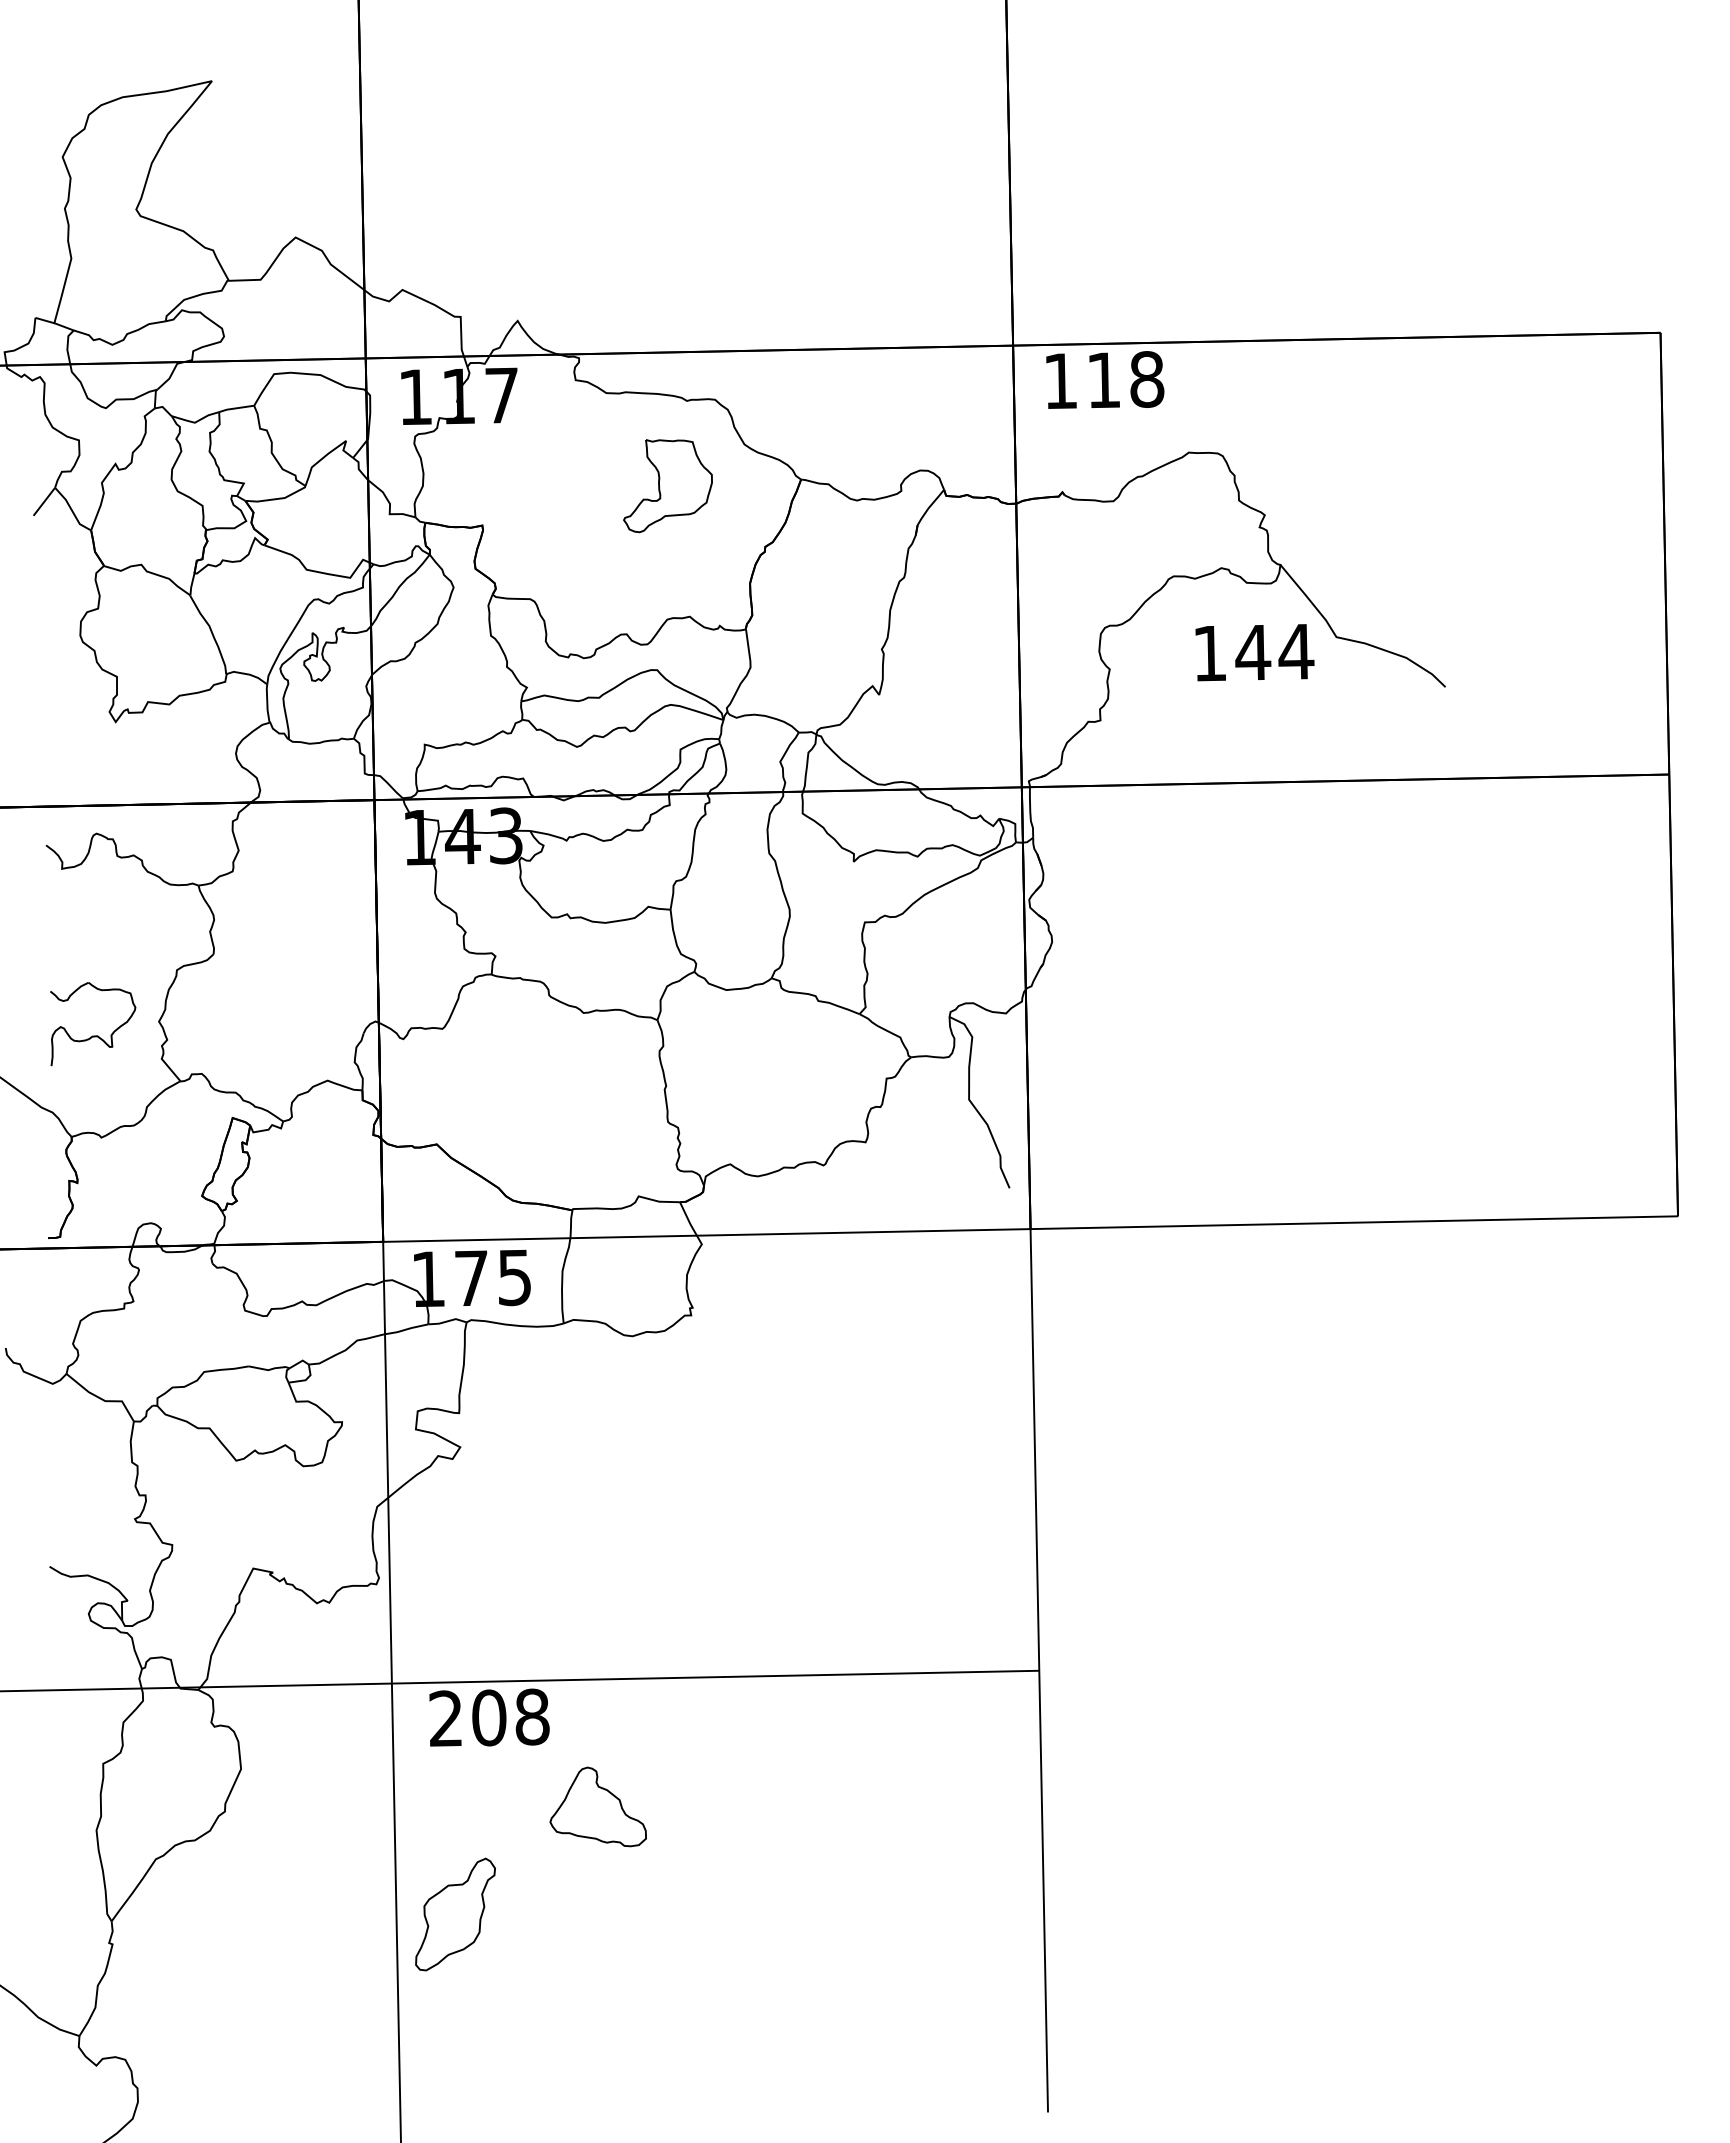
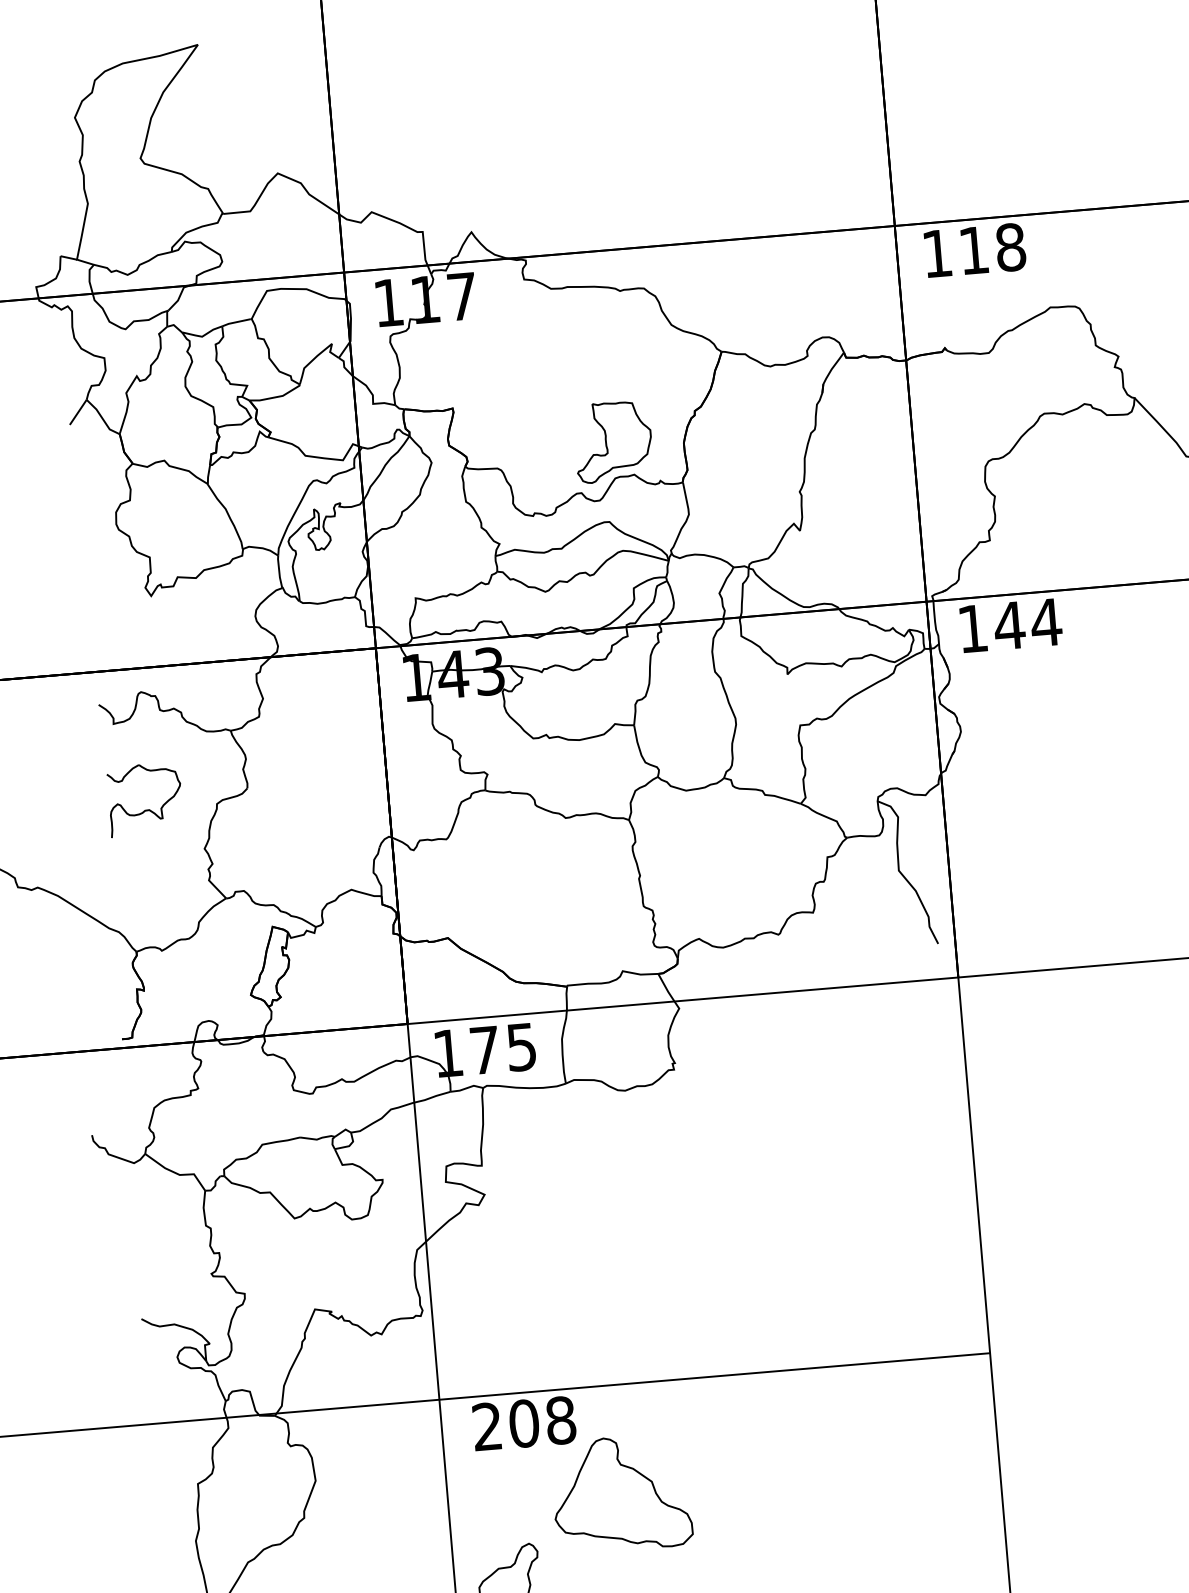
part: (667, 486) -> (613, 442), moved
text: (1254, 652) -> (1010, 625), moved
part: (93, 1035) -> (146, 809), moved
part: (597, 1806) -> (621, 1493), size x1.67

